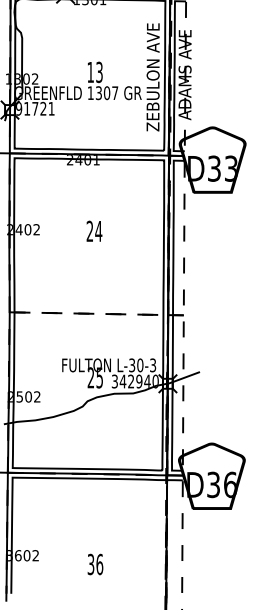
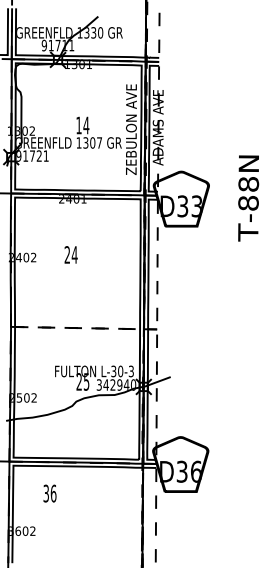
text: (99, 72) -> (86, 125), 13 -> 14
text: (93, 230) -> (70, 254), moved
text: (94, 564) -> (49, 493), moved

